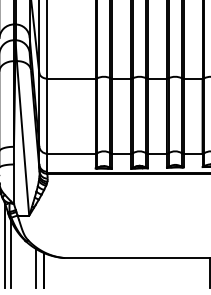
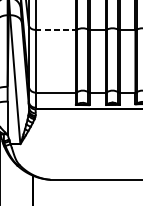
line: (71, 78) -> (55, 29), solid -> dashed
line: (11, 254) -> (5, 176), removed
line: (36, 268) -> (26, 188), removed

